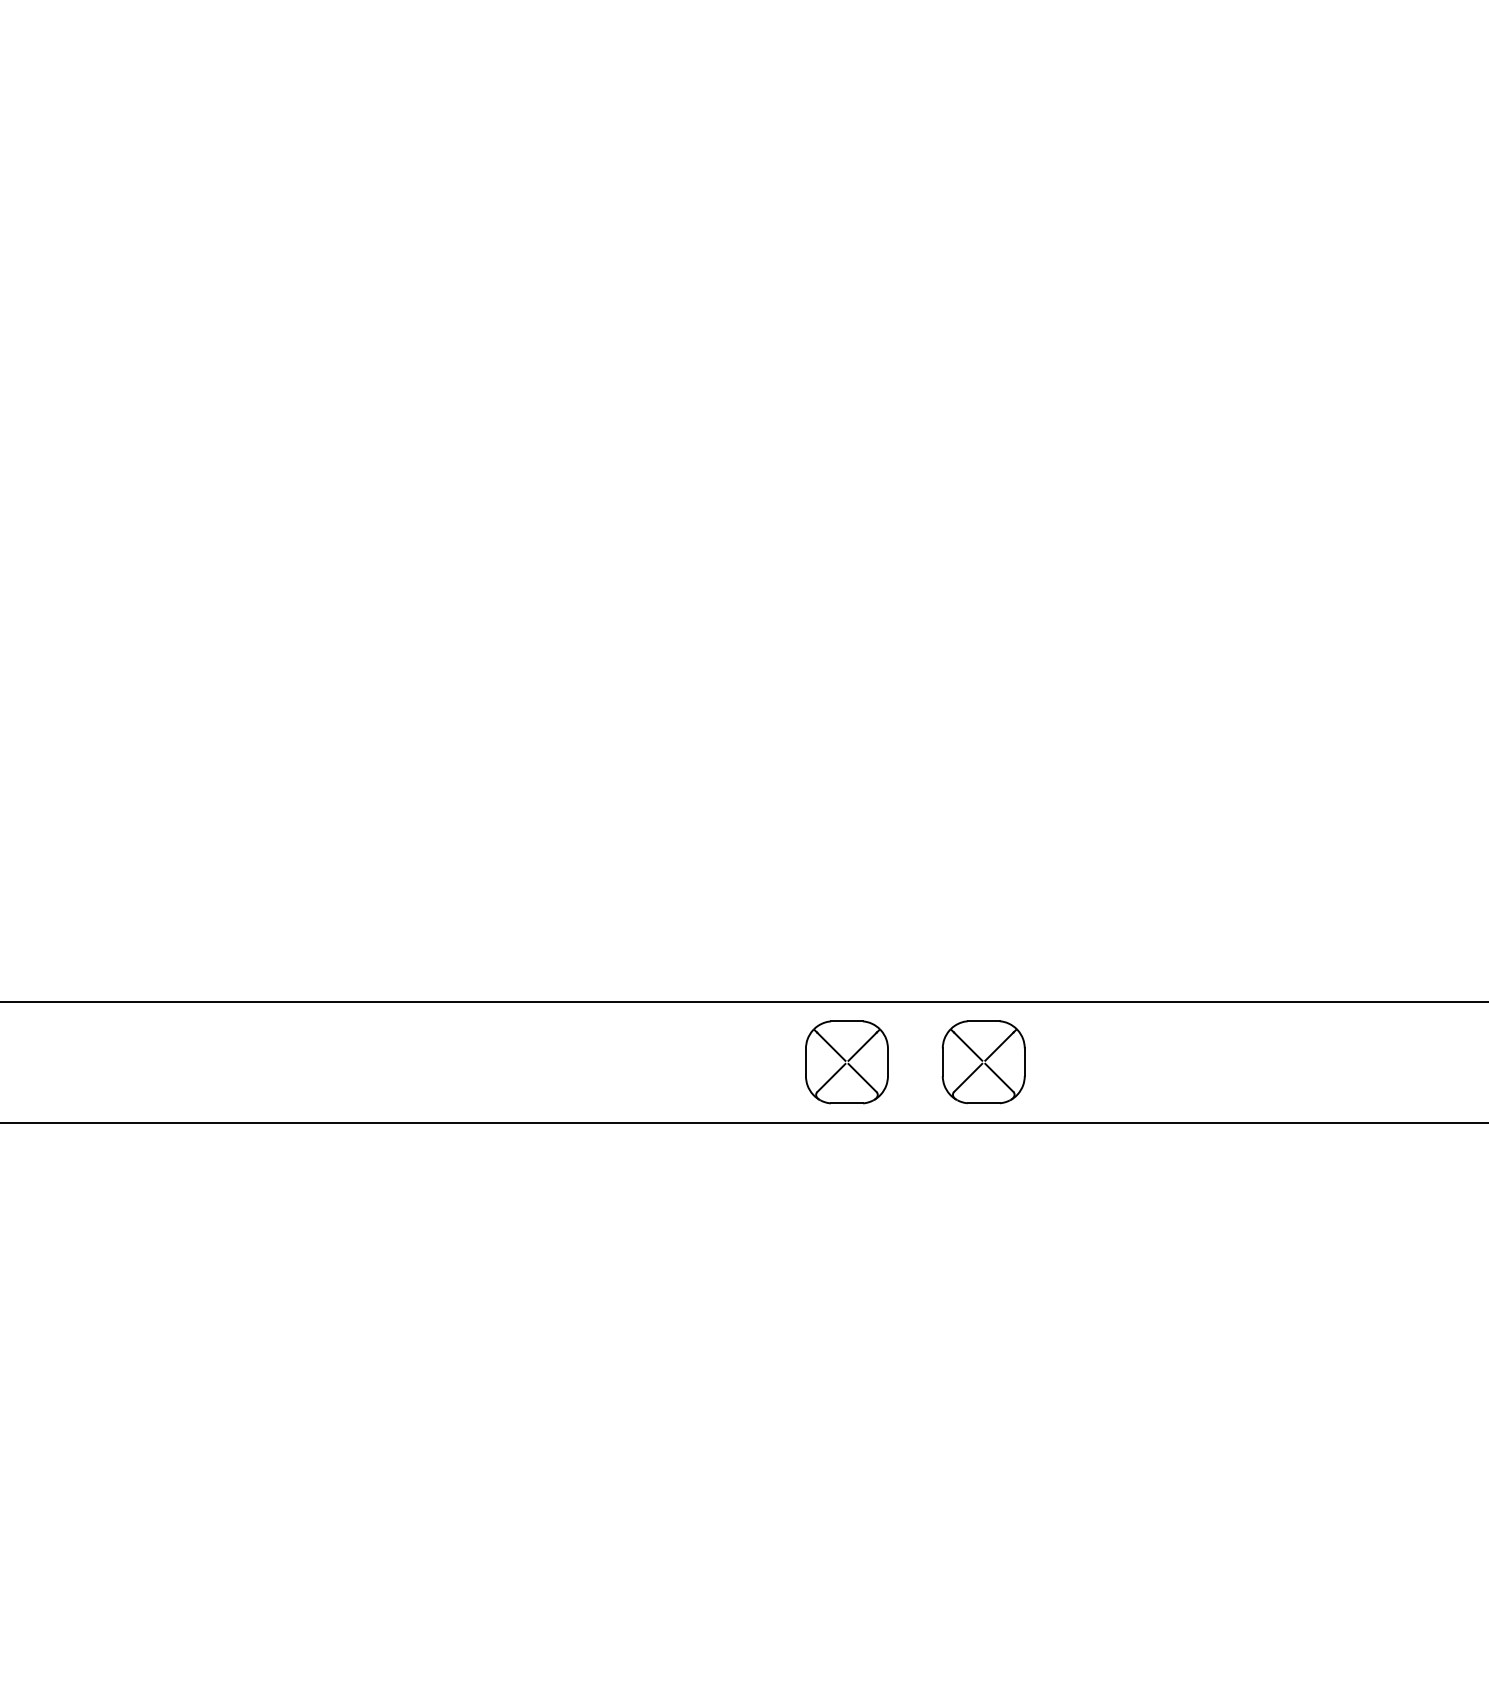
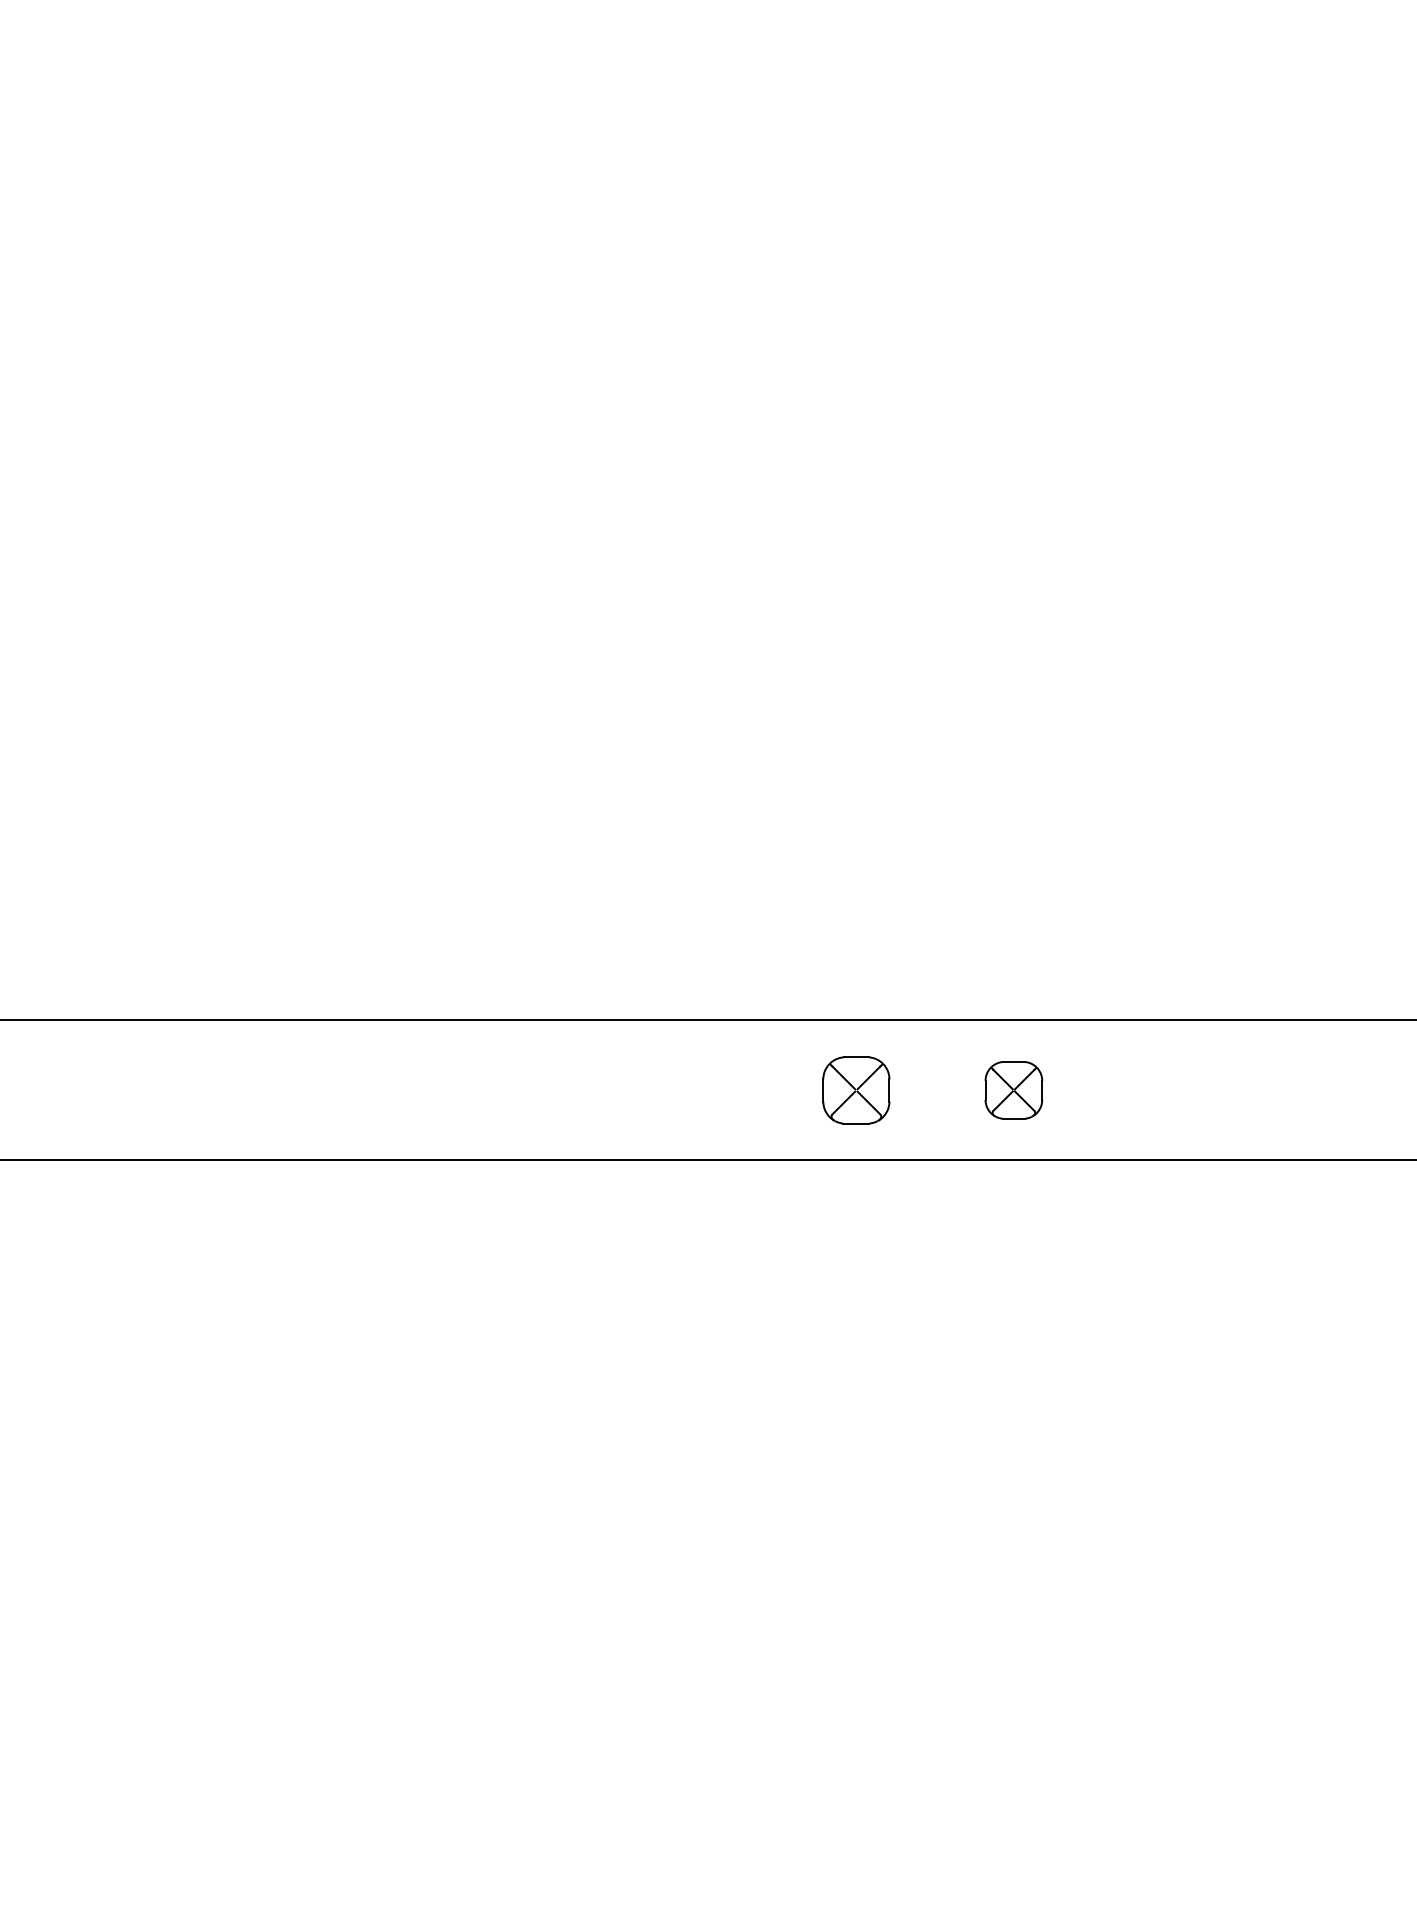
part: (846, 1062) -> (855, 1090), size x0.7
part: (983, 1062) -> (1013, 1090), size x0.6

